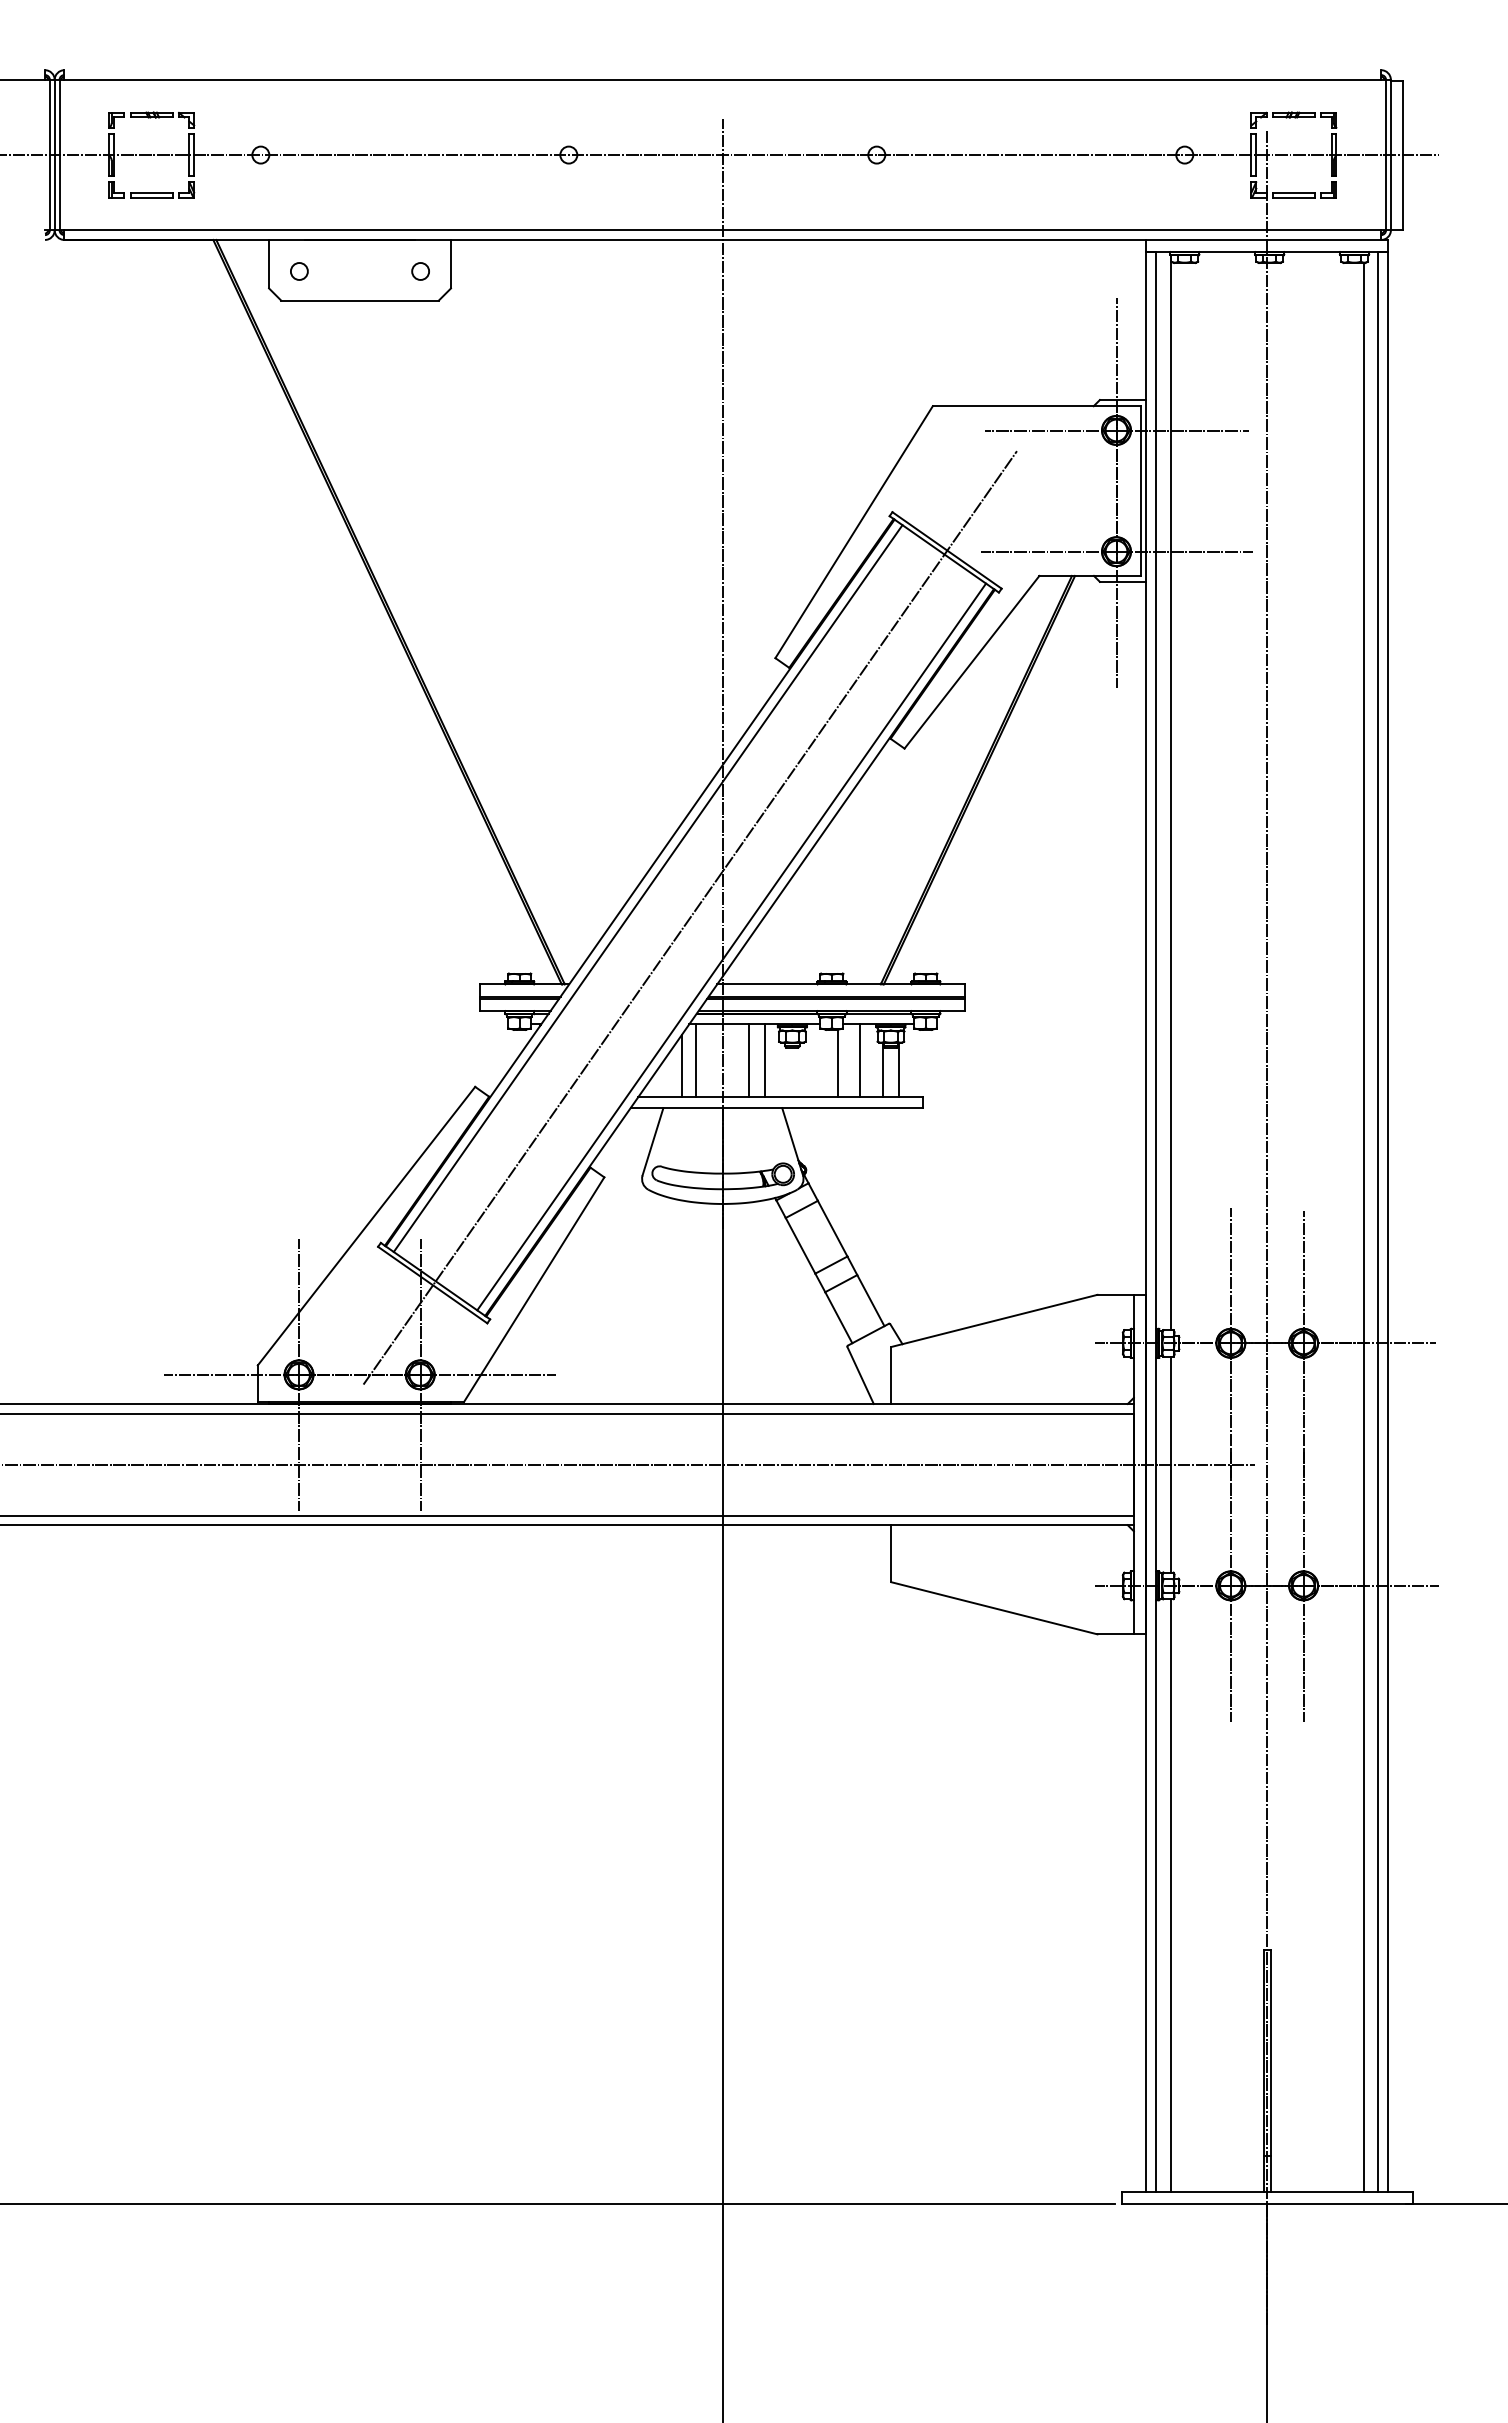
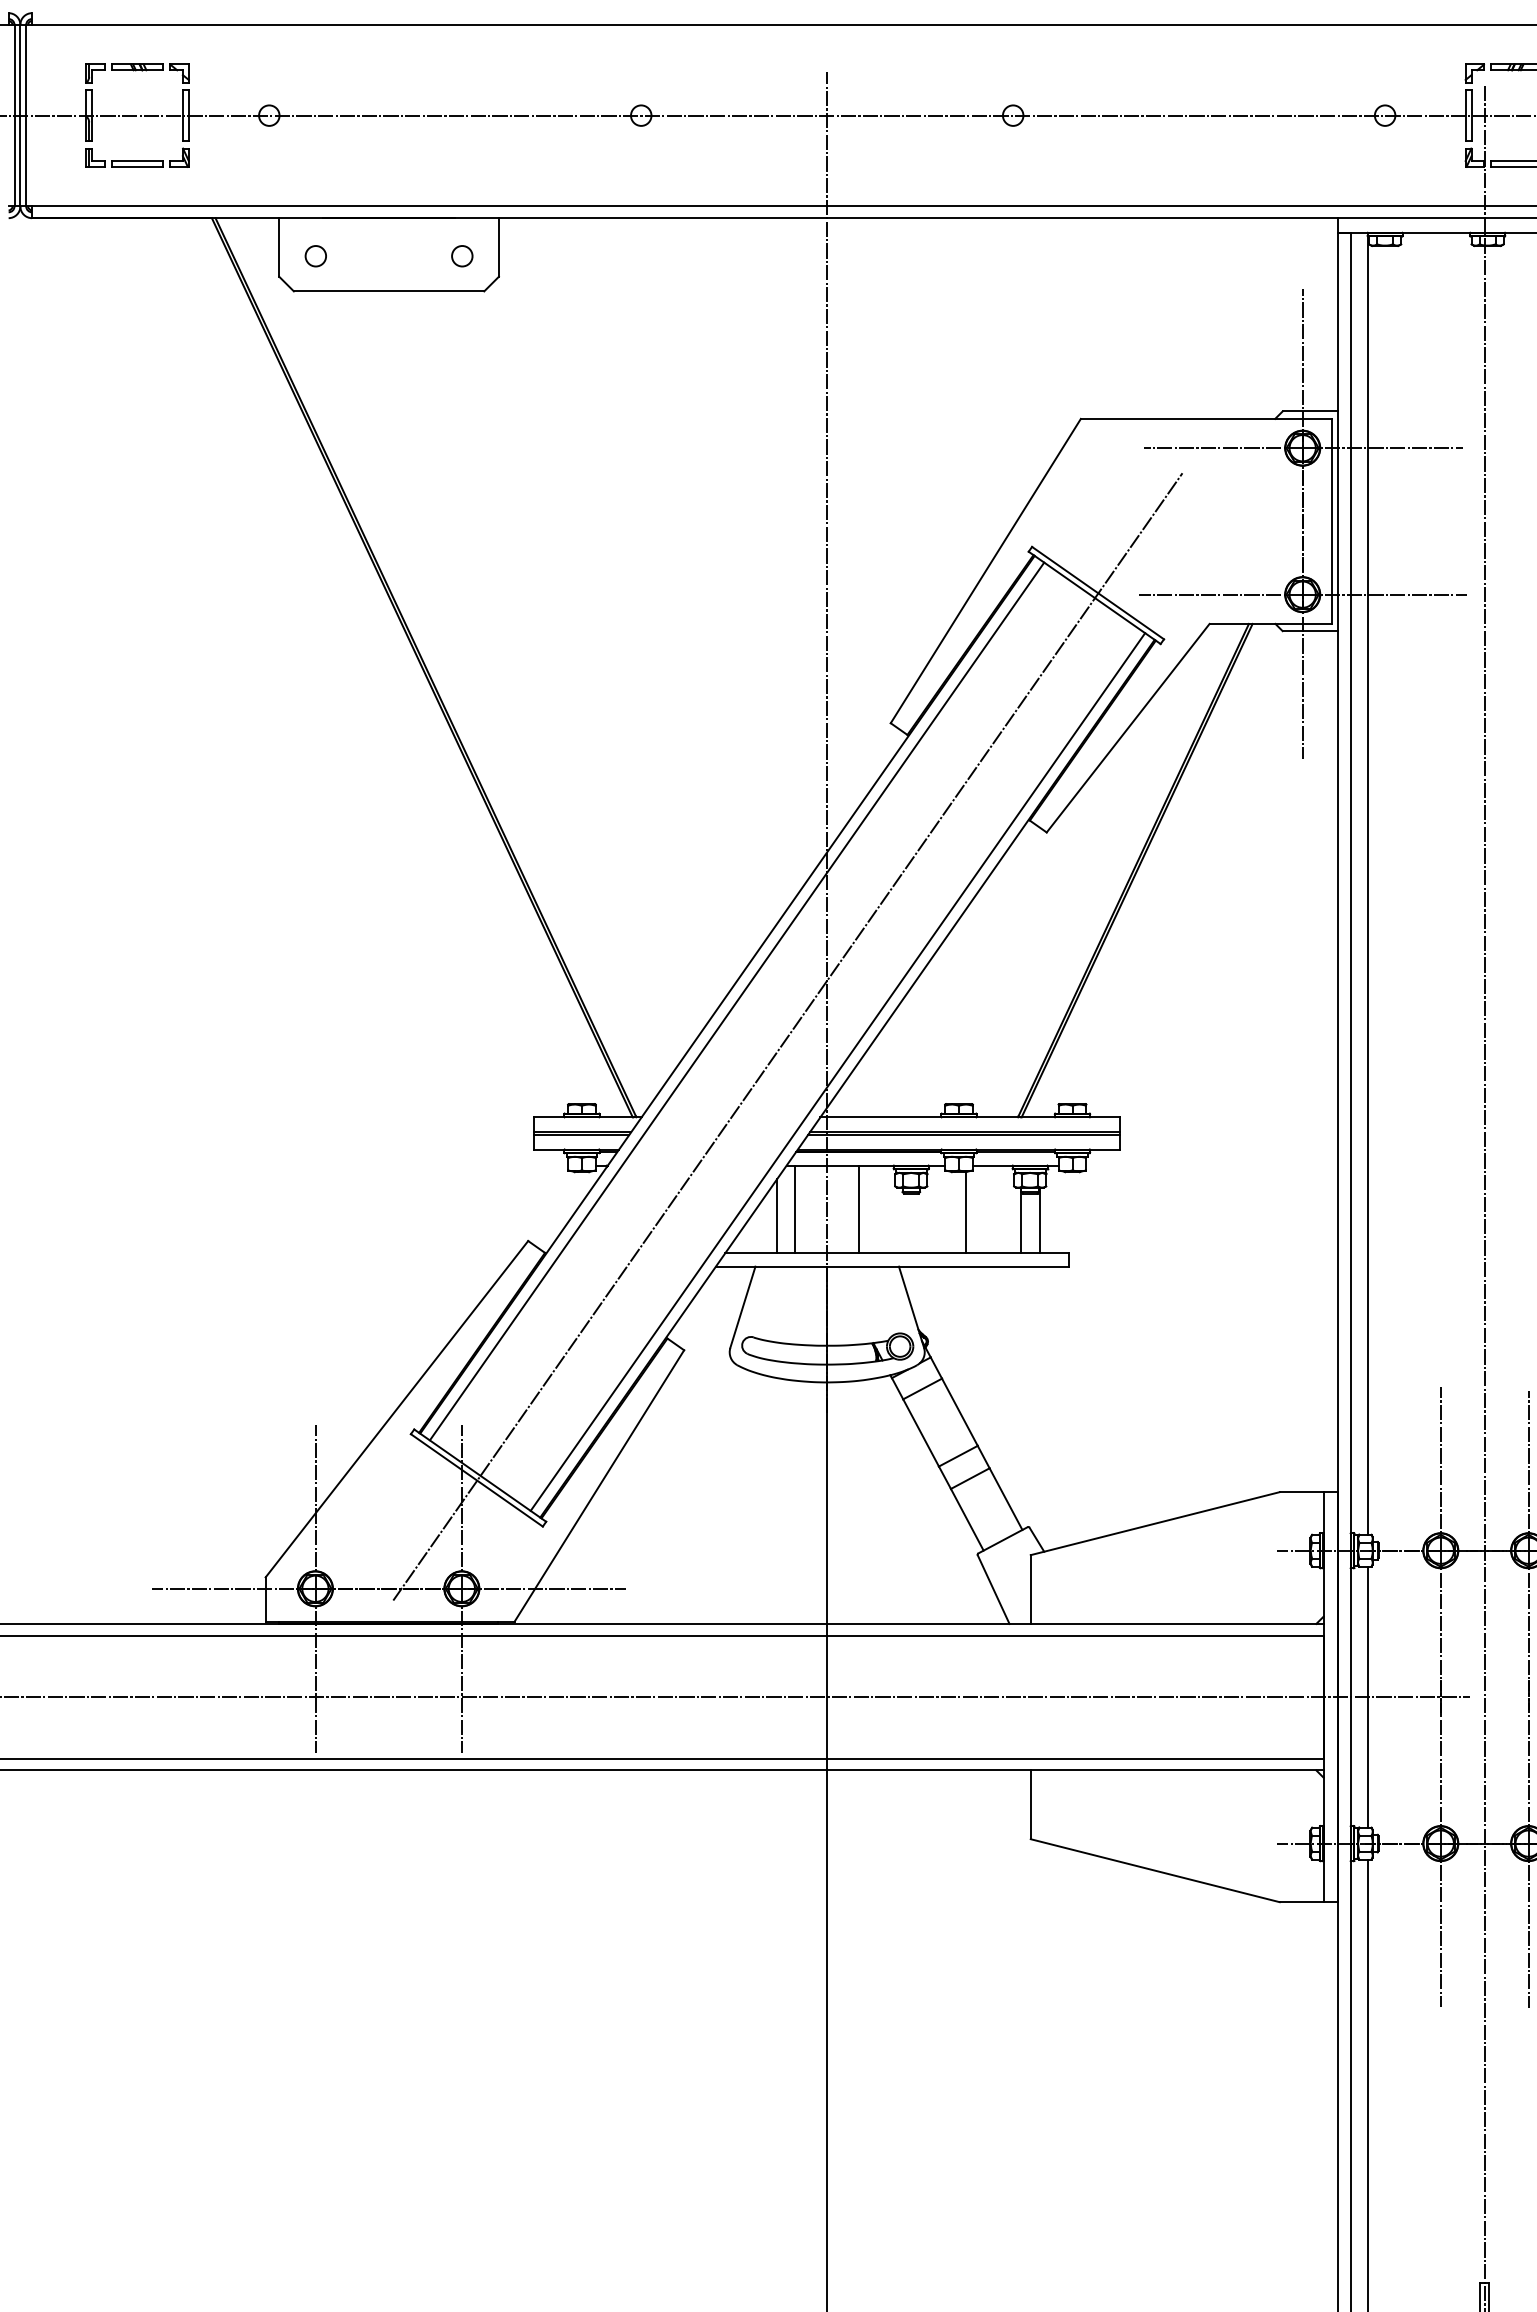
line: (764, 1060) -> (877, 1209), removed
line: (860, 1060) -> (993, 1209), removed

